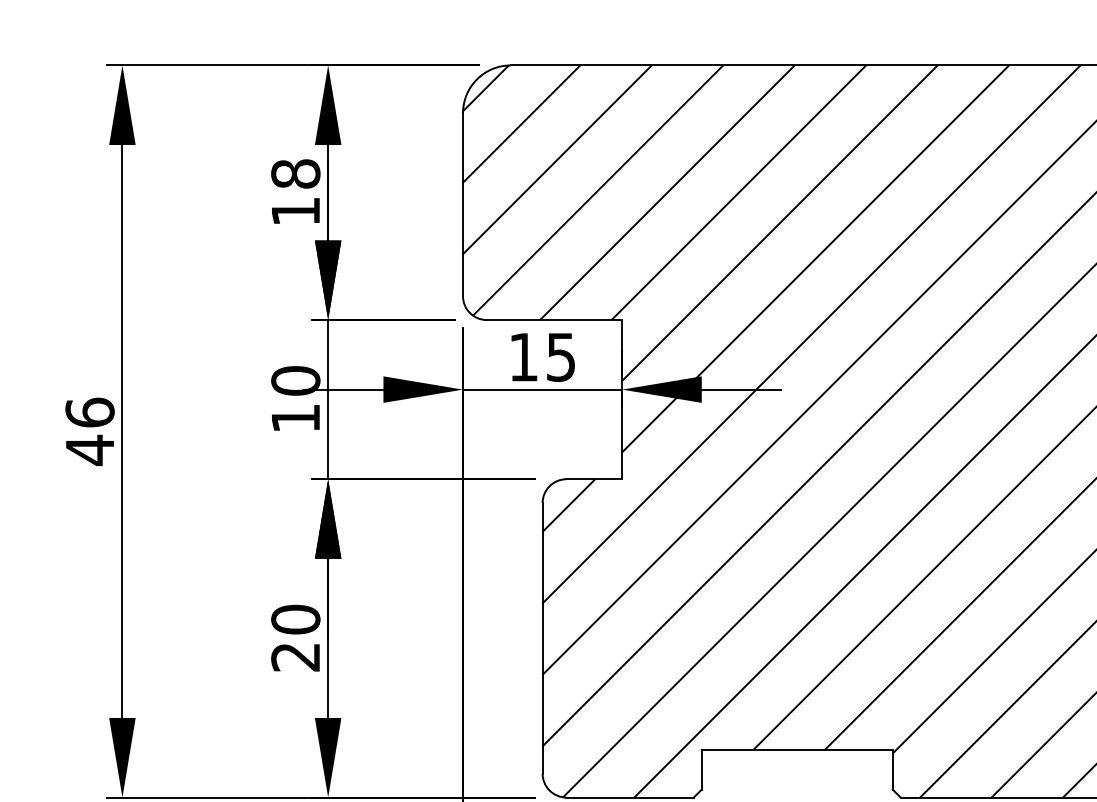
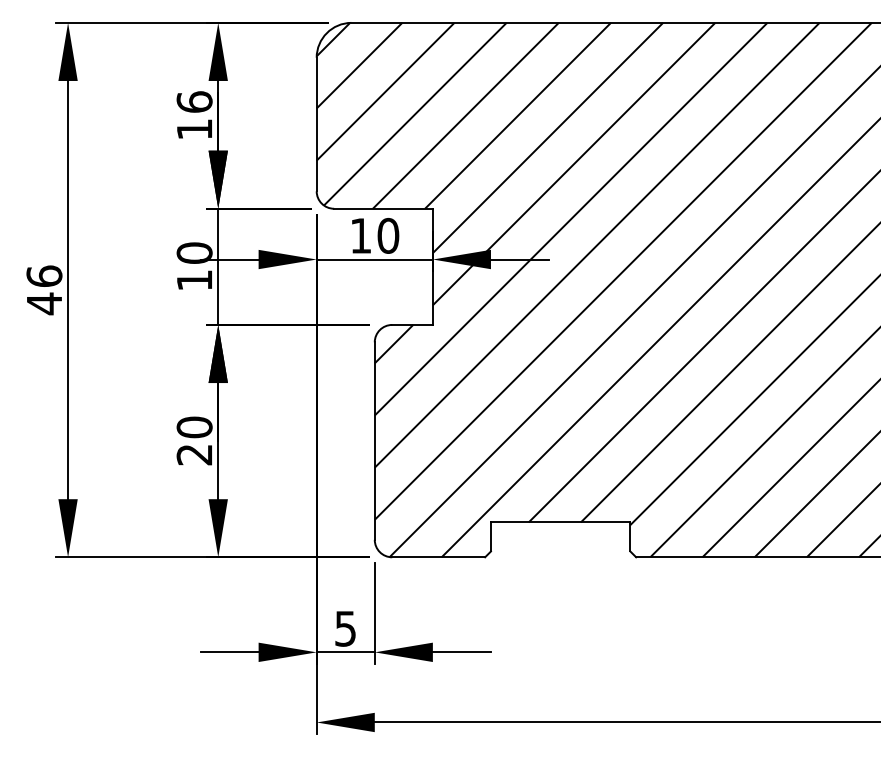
text: (295, 173) -> (194, 101), 18 -> 16
text: (561, 356) -> (388, 235), 15 -> 10

